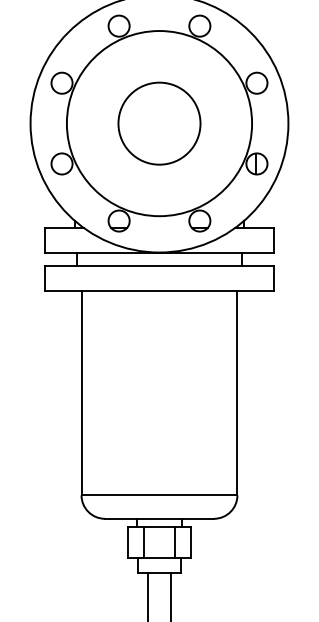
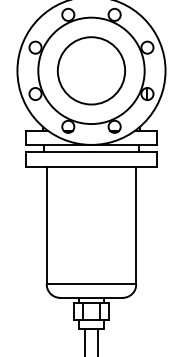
circle: (159, 122) -> (91, 70), size x1.43

